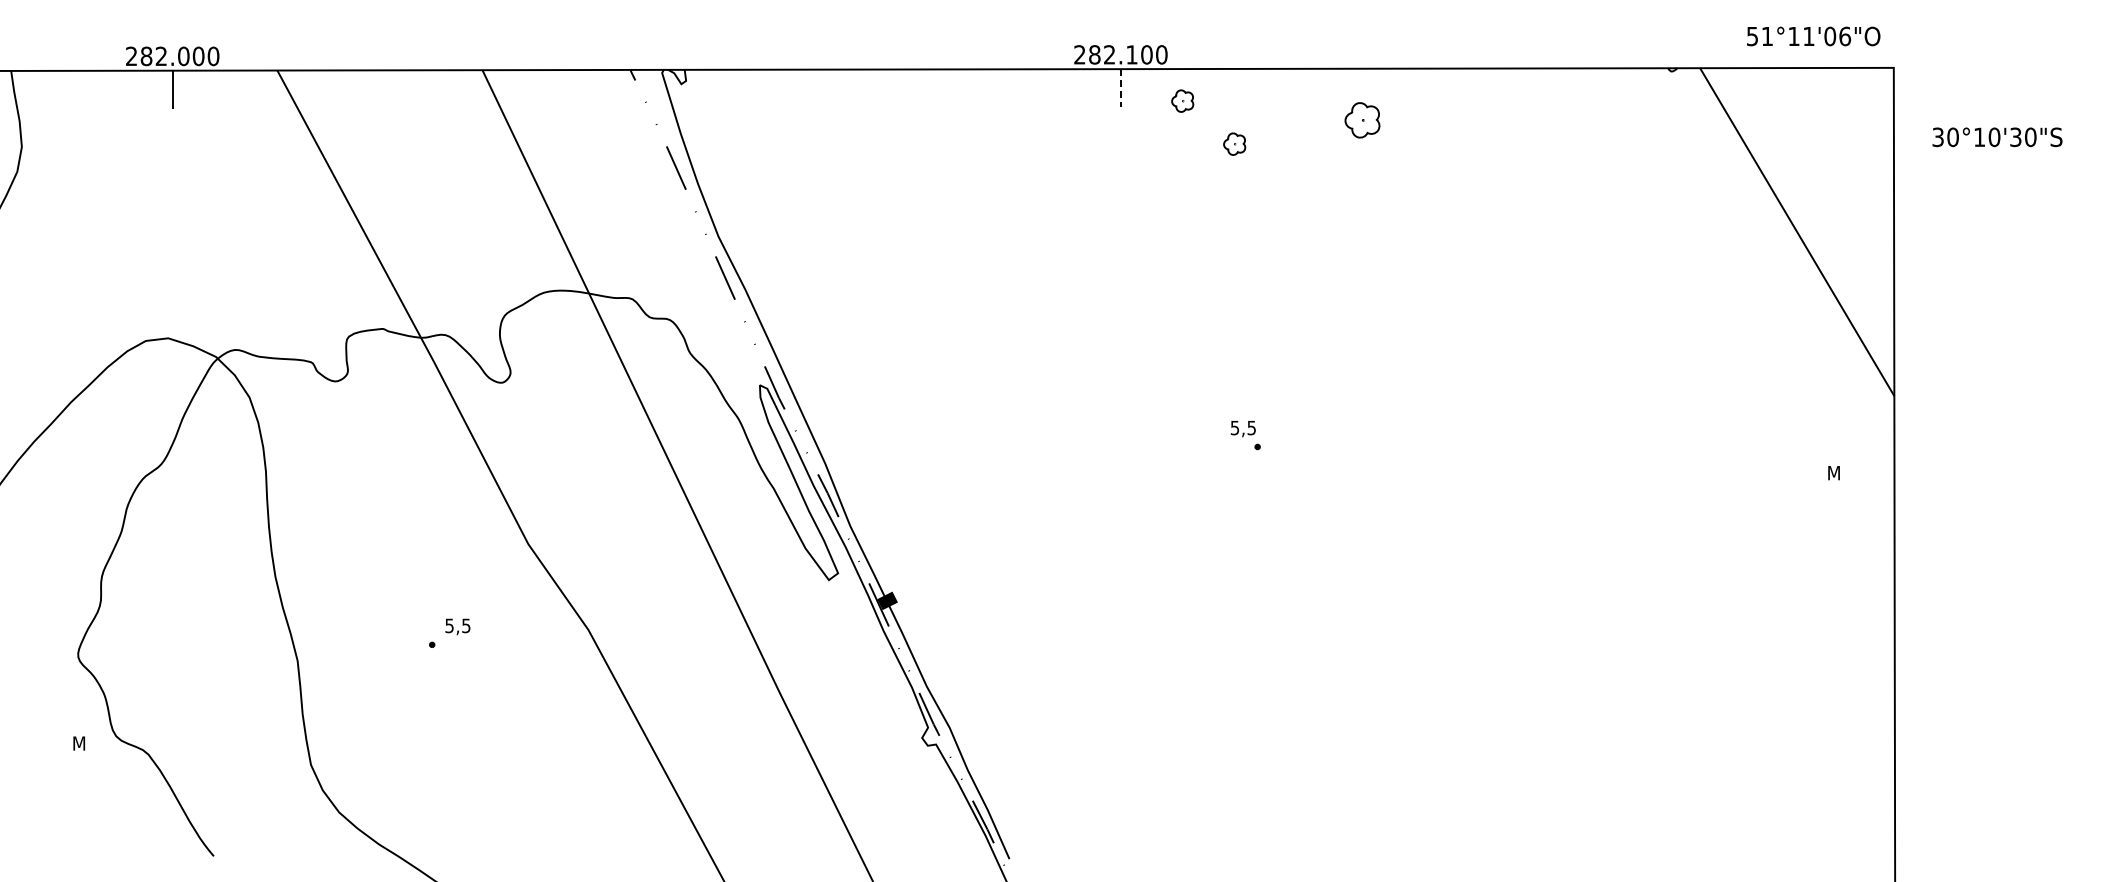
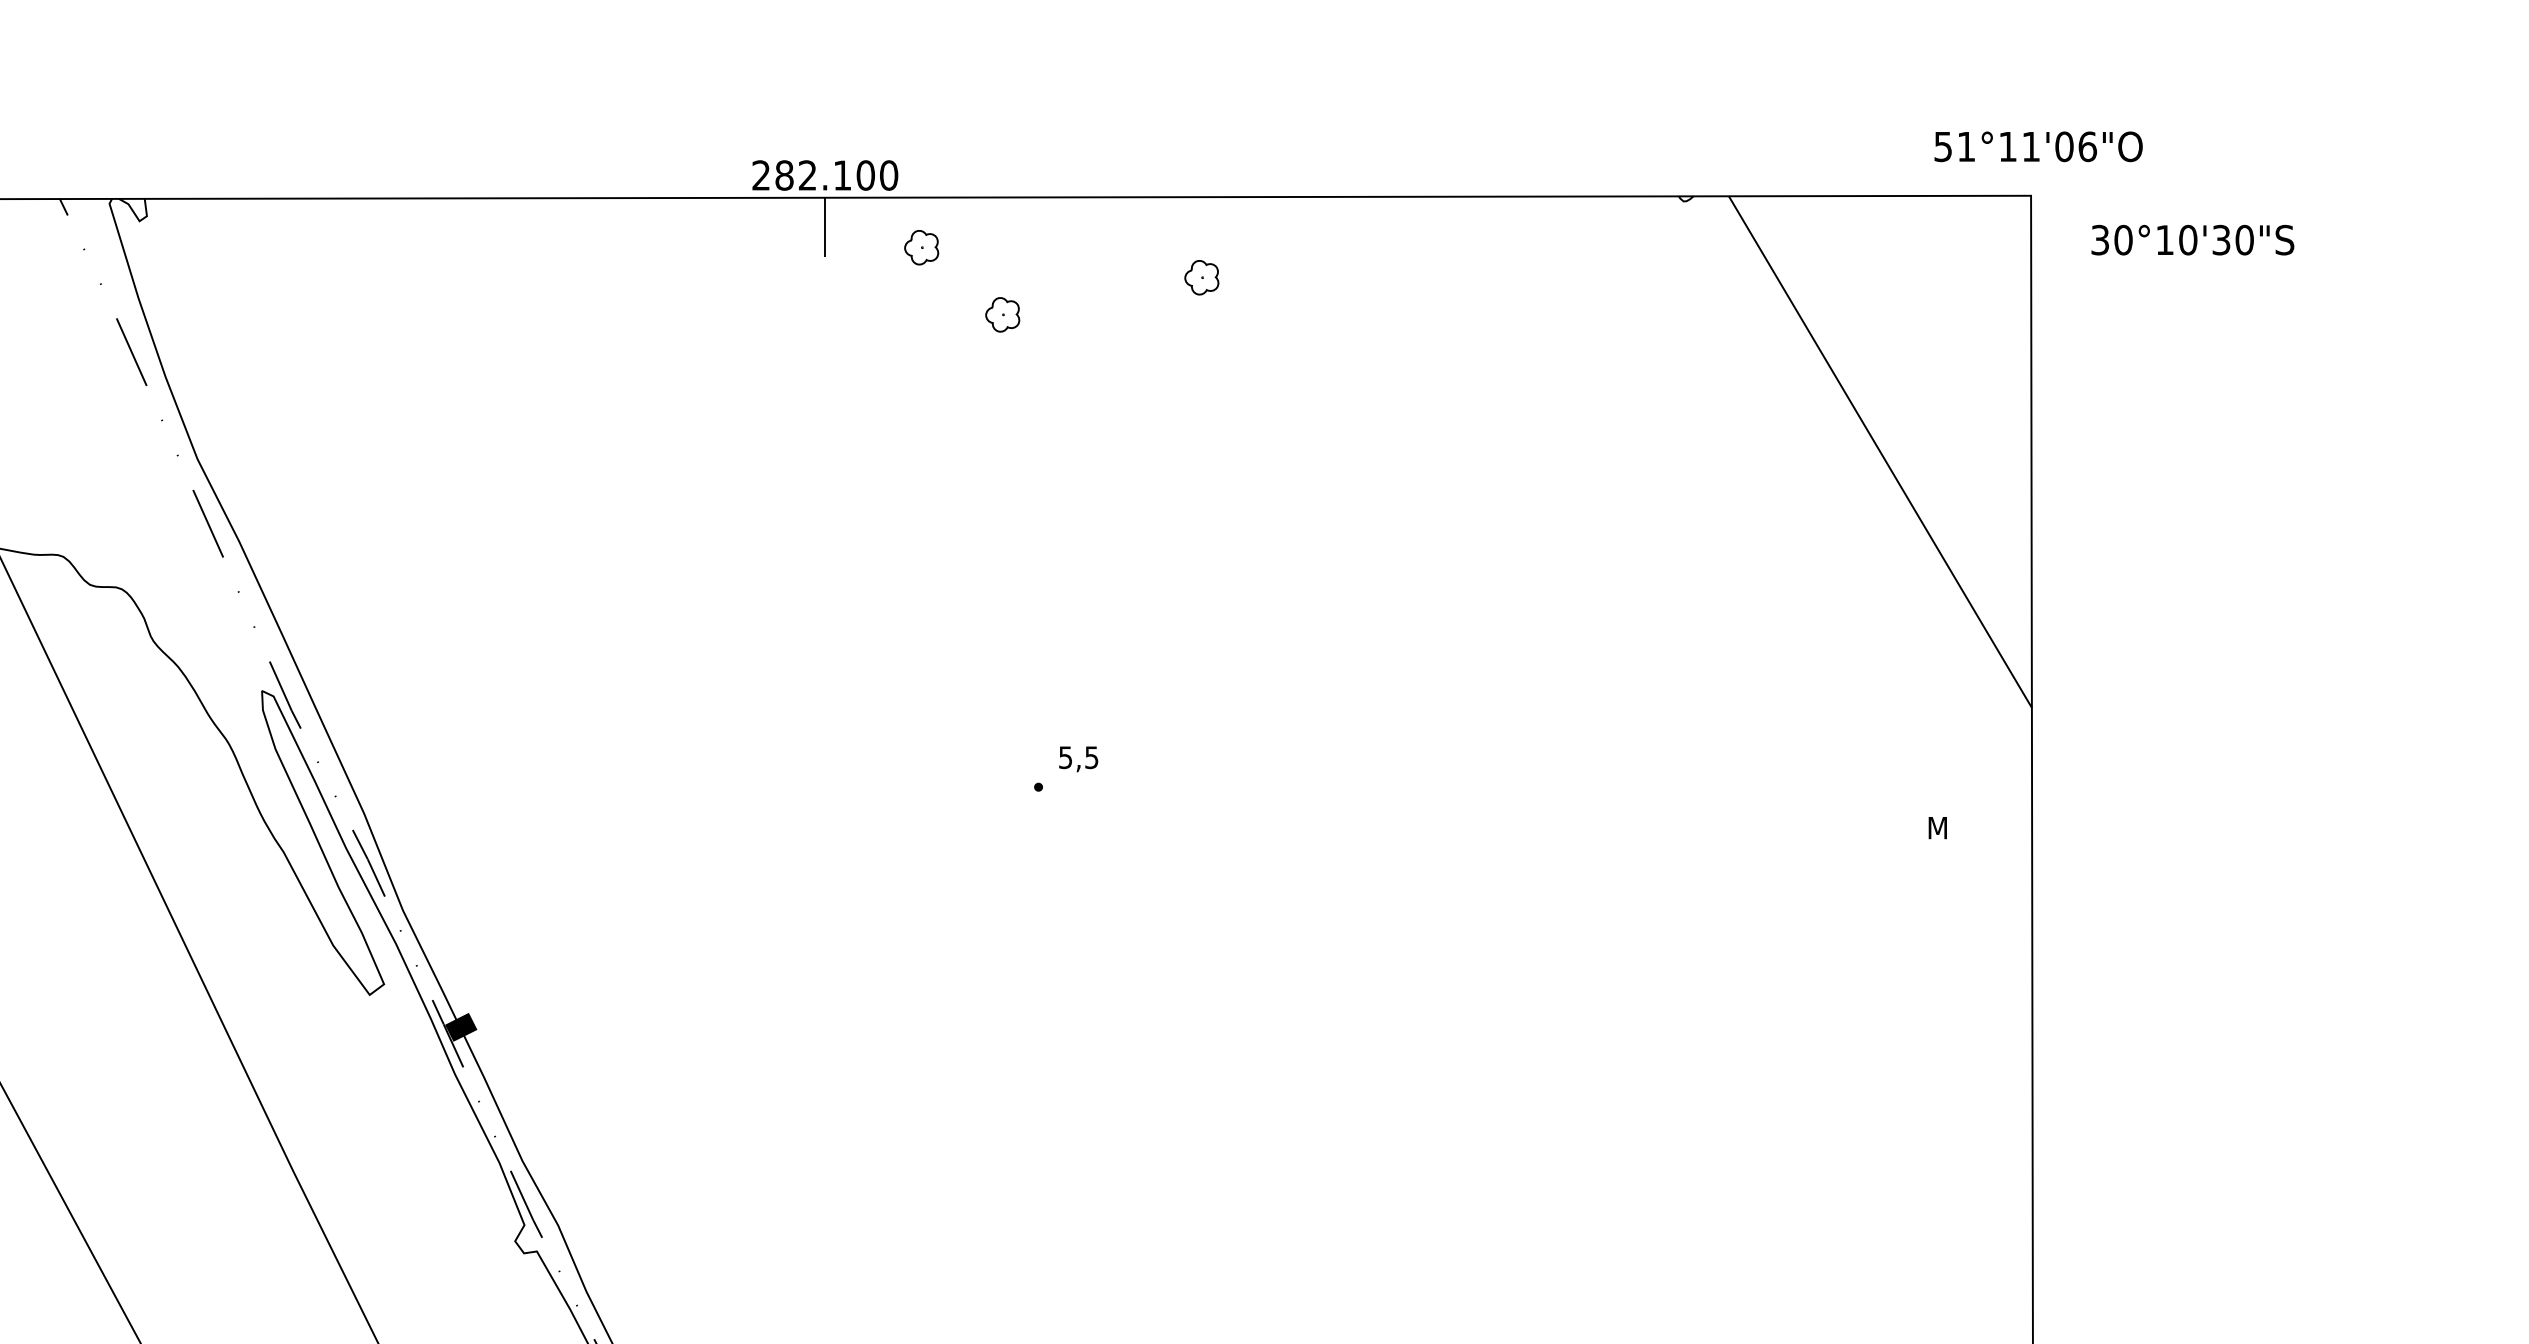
text: (1813, 36) -> (2038, 146), moved
line: (1120, 88) -> (824, 227), dashed -> solid
part: (1361, 120) -> (1200, 277), size x0.62
text: (1997, 137) -> (2192, 240), moved
text: (1242, 429) -> (1077, 759), moved

